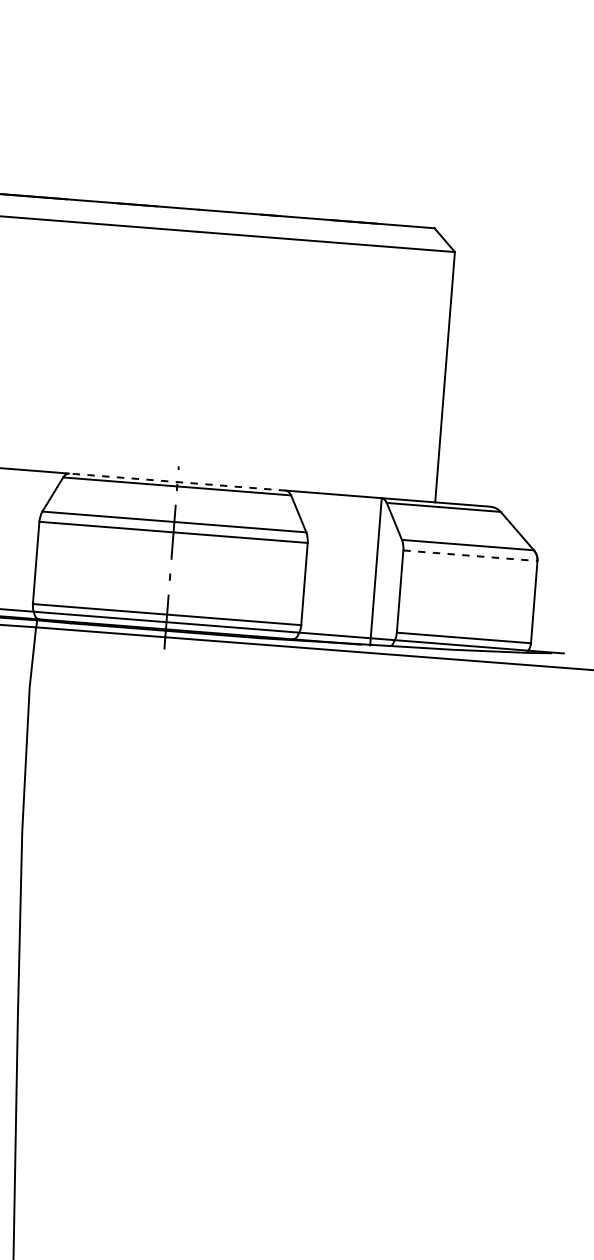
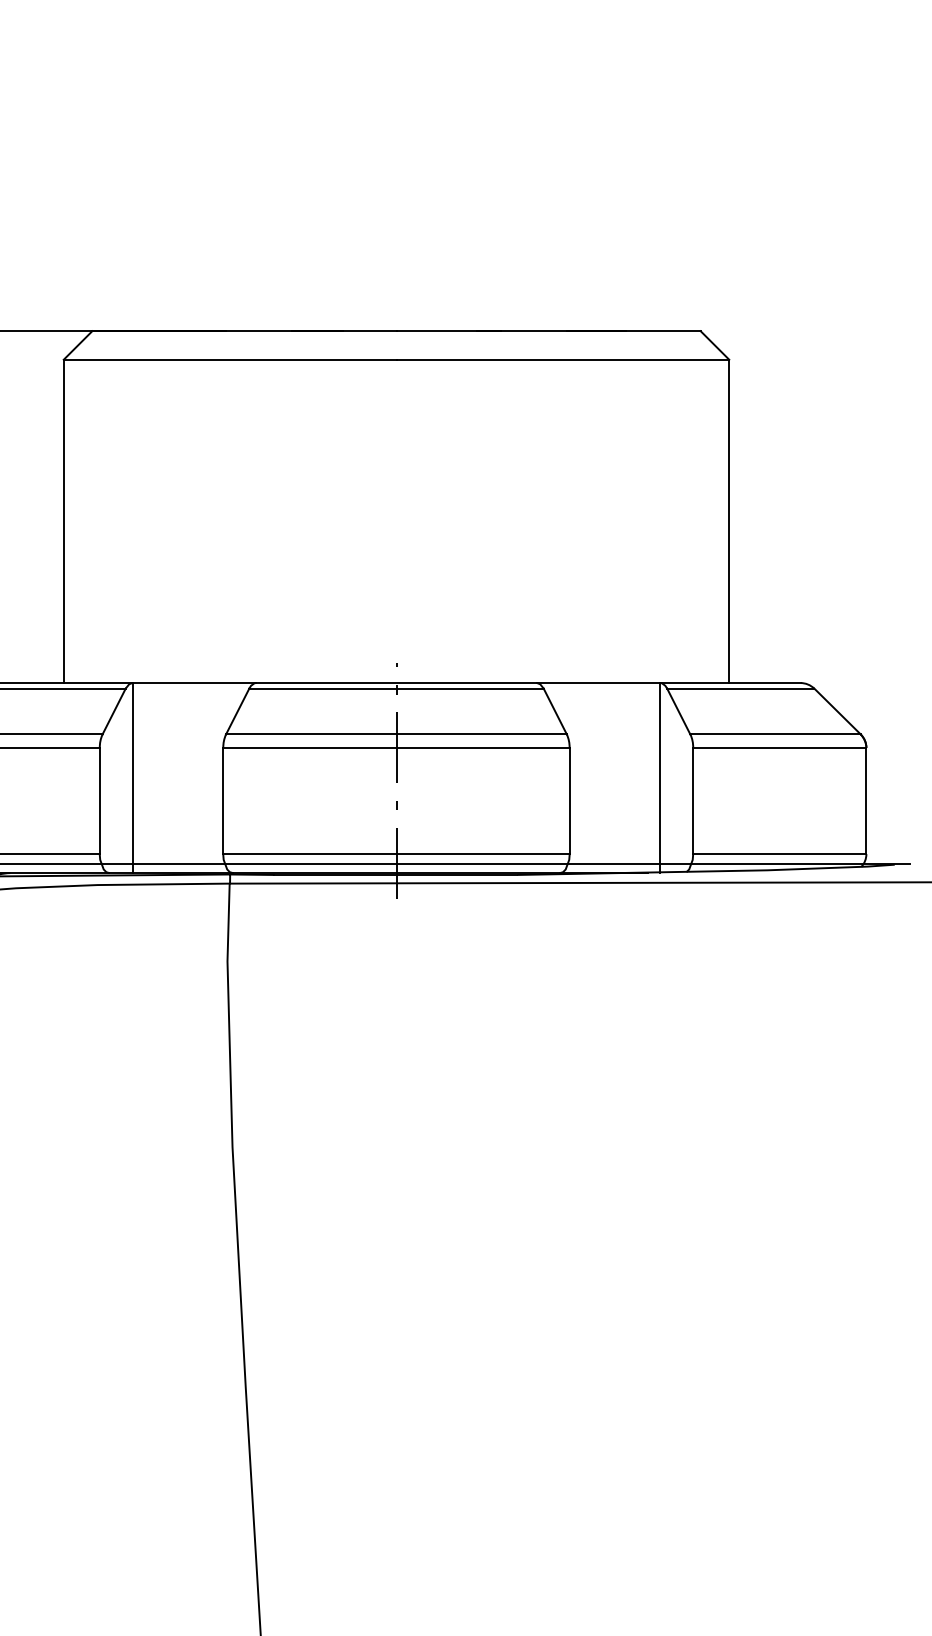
line: (176, 481) -> (395, 682), dashed -> solid
line: (470, 555) -> (779, 747), dashed -> solid

